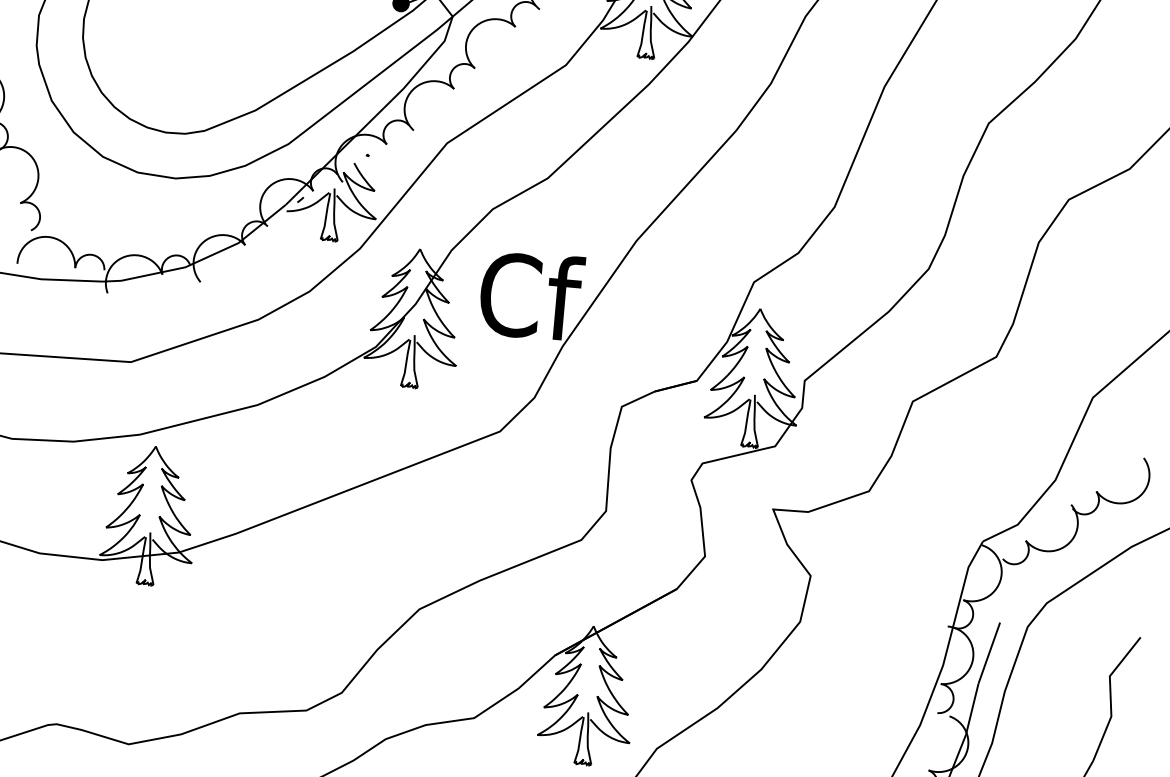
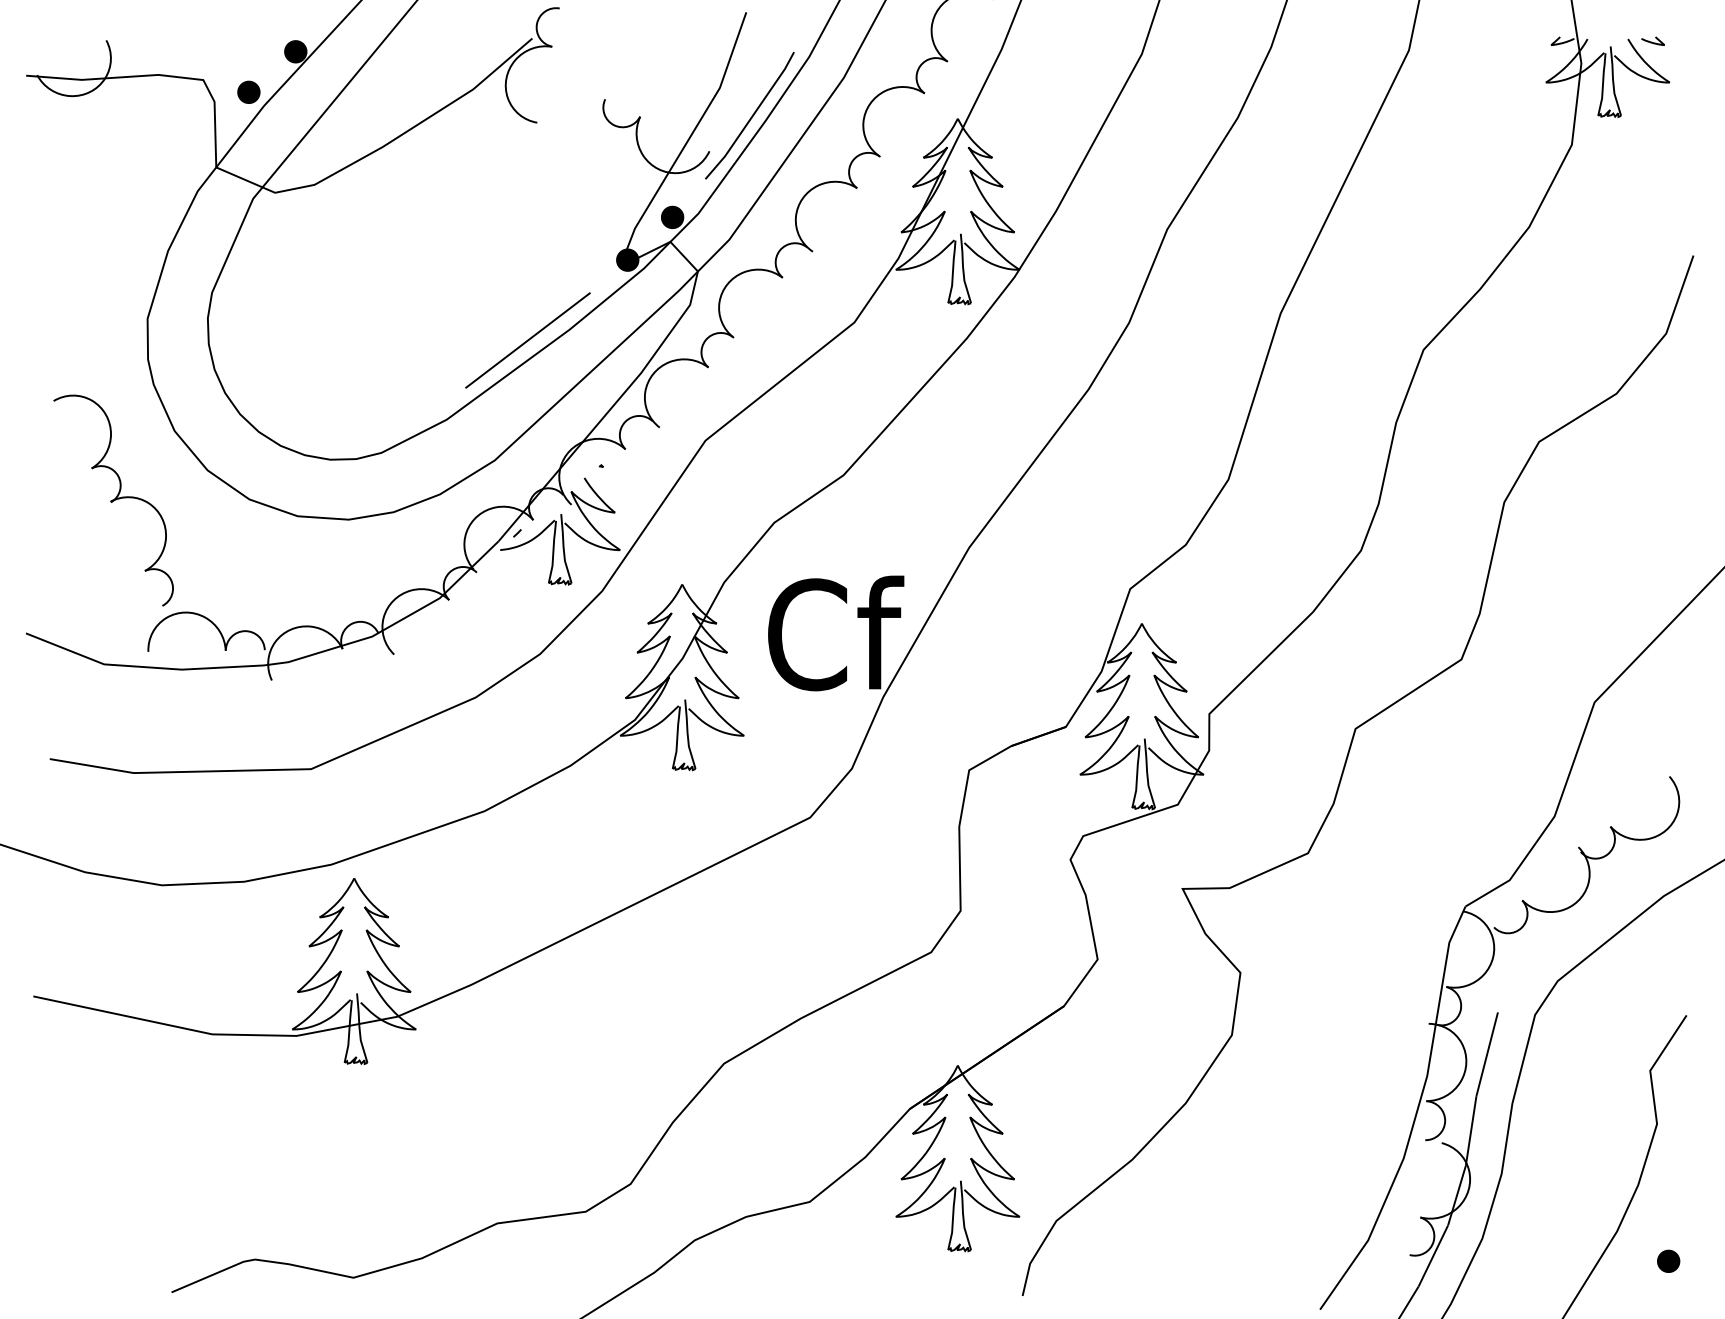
line: (320, 56) -> (527, 340), added

